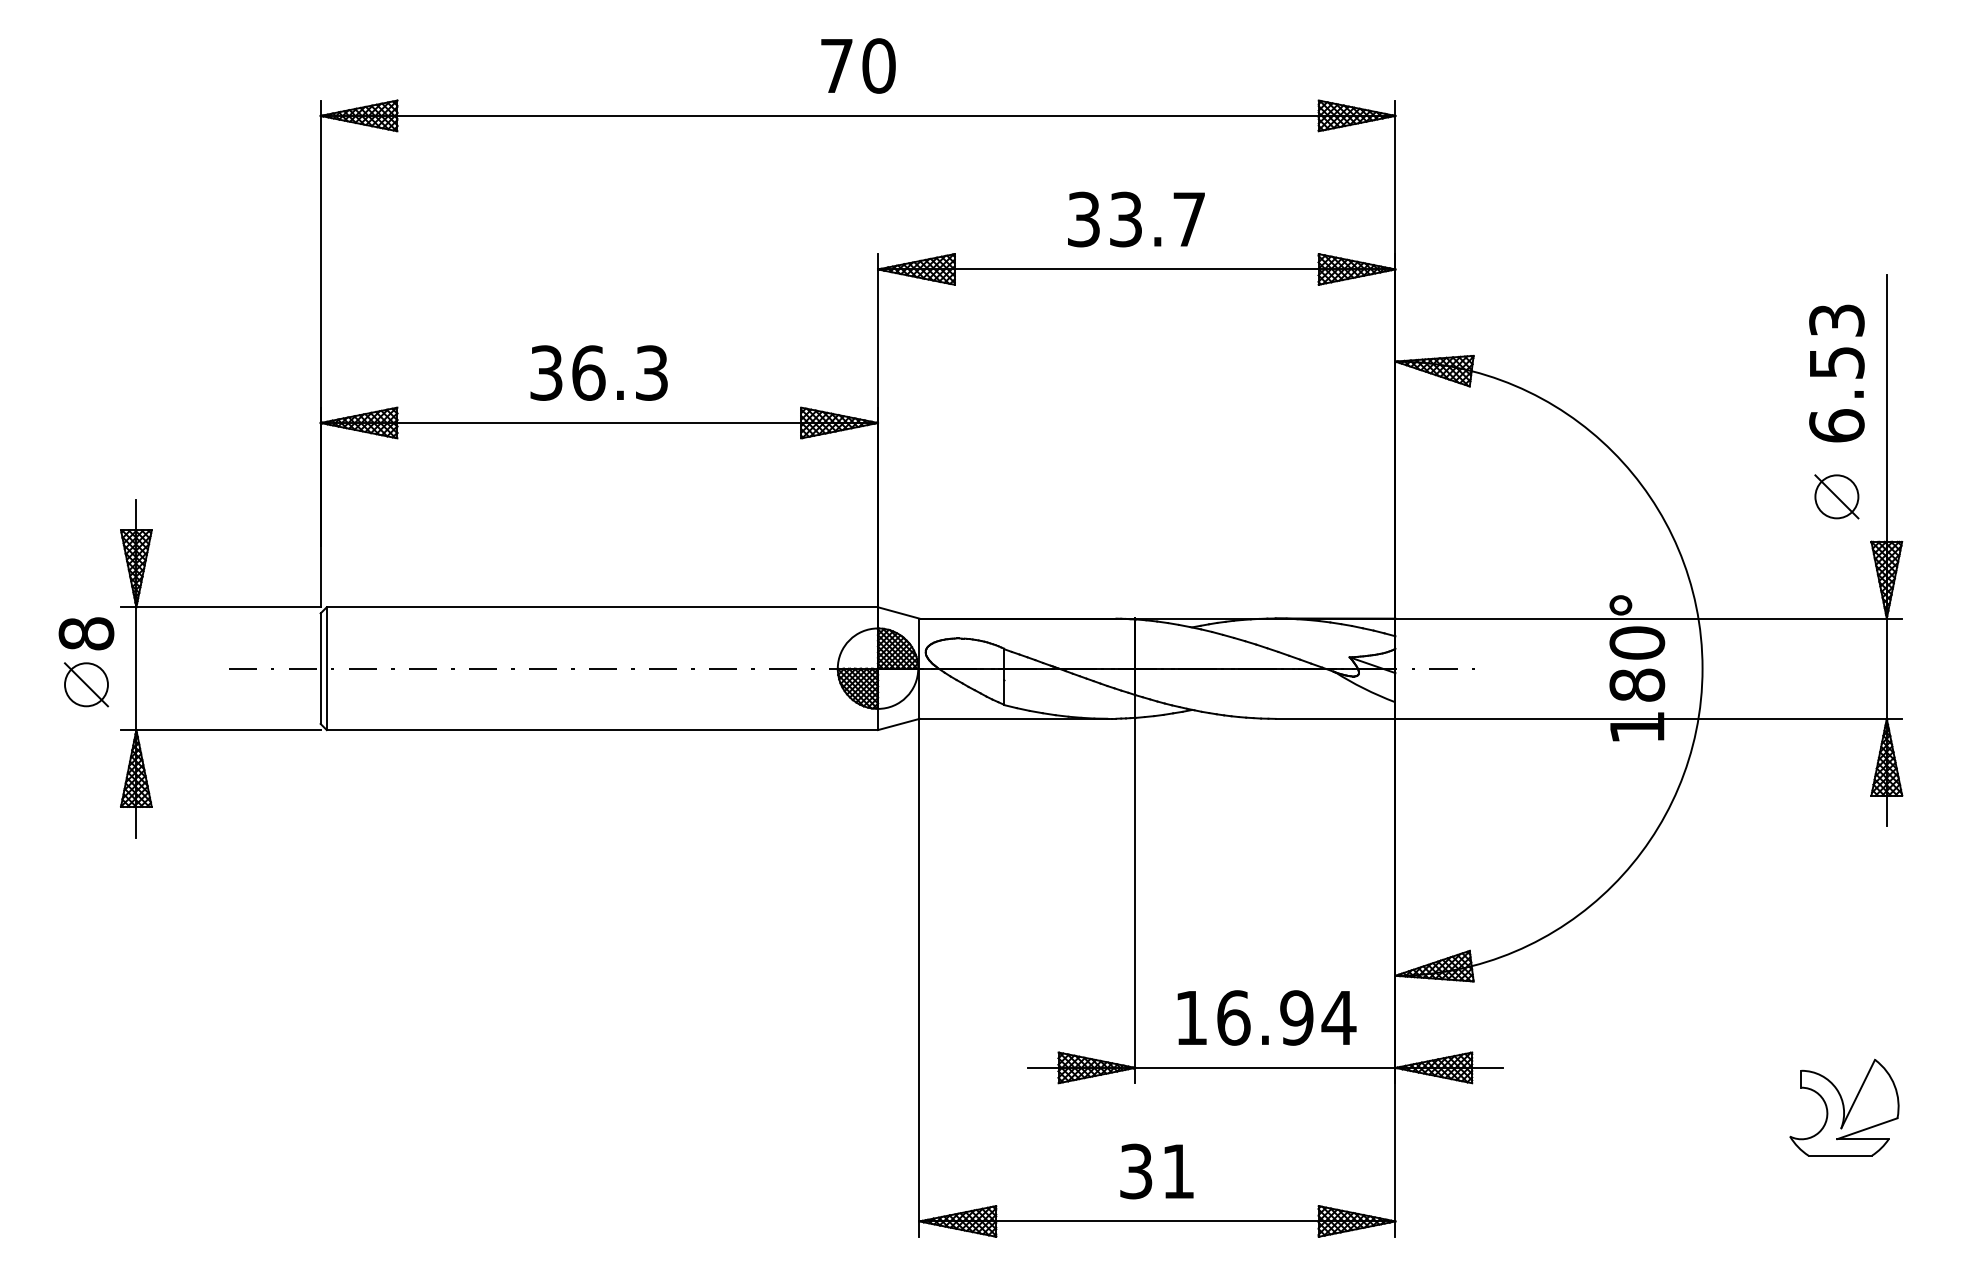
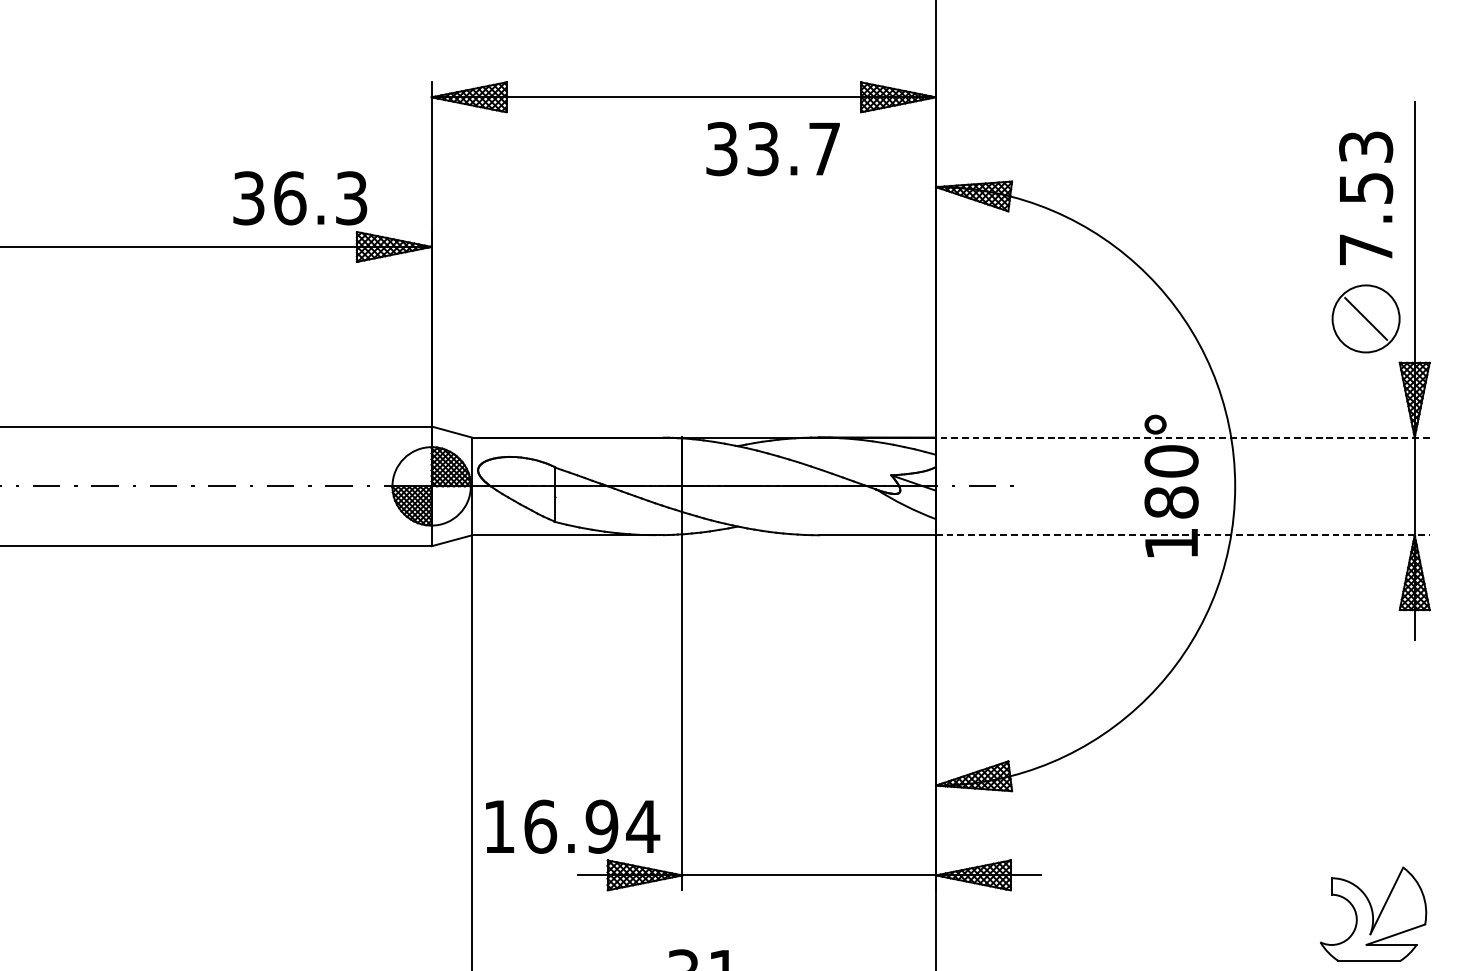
text: (1136, 219) -> (773, 149), moved
text: (598, 372) -> (299, 197), moved
text: (1836, 425) -> (1365, 249), 6.53 -> 7.53
circle: (1836, 496) -> (1365, 318), size x1.6
line: (1648, 618) -> (1182, 437), solid -> dashed
line: (1649, 718) -> (1183, 534), solid -> dashed
text: (1266, 1017) -> (572, 826), moved

